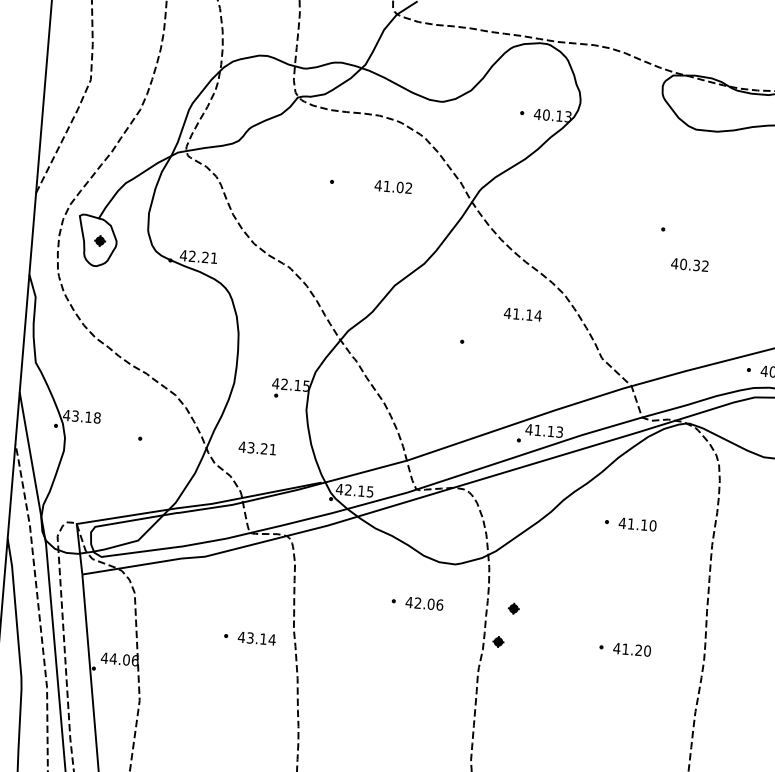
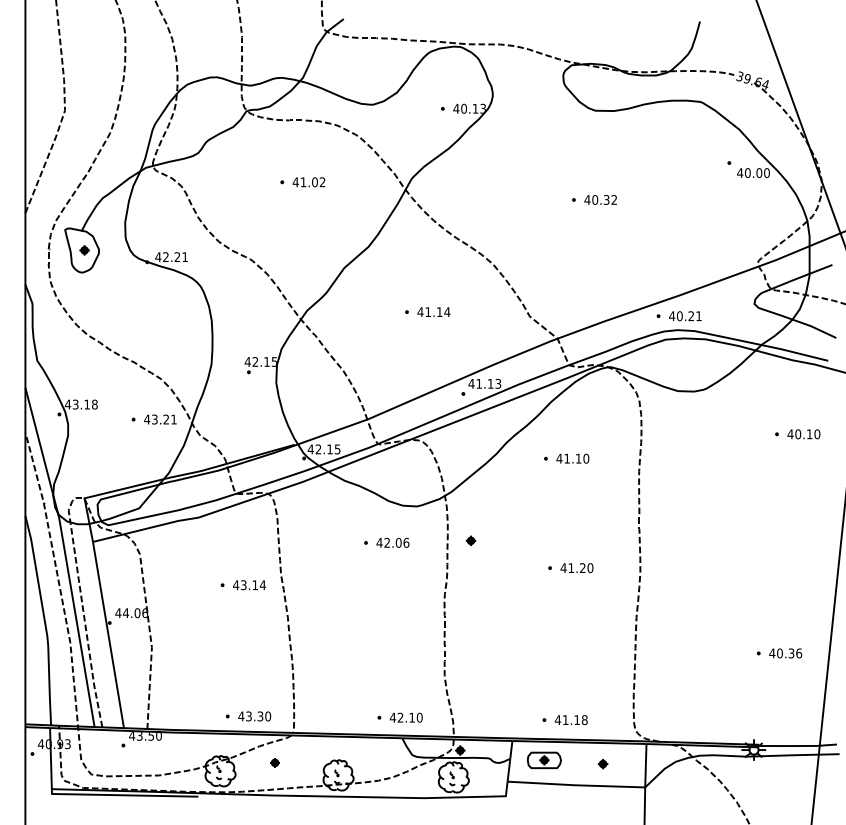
text: (392, 187) -> (308, 182), moved
text: (689, 264) -> (600, 199), moved
text: (522, 313) -> (433, 311), moved
text: (257, 448) -> (160, 419), moved
part: (497, 641) -> (459, 570), removed

